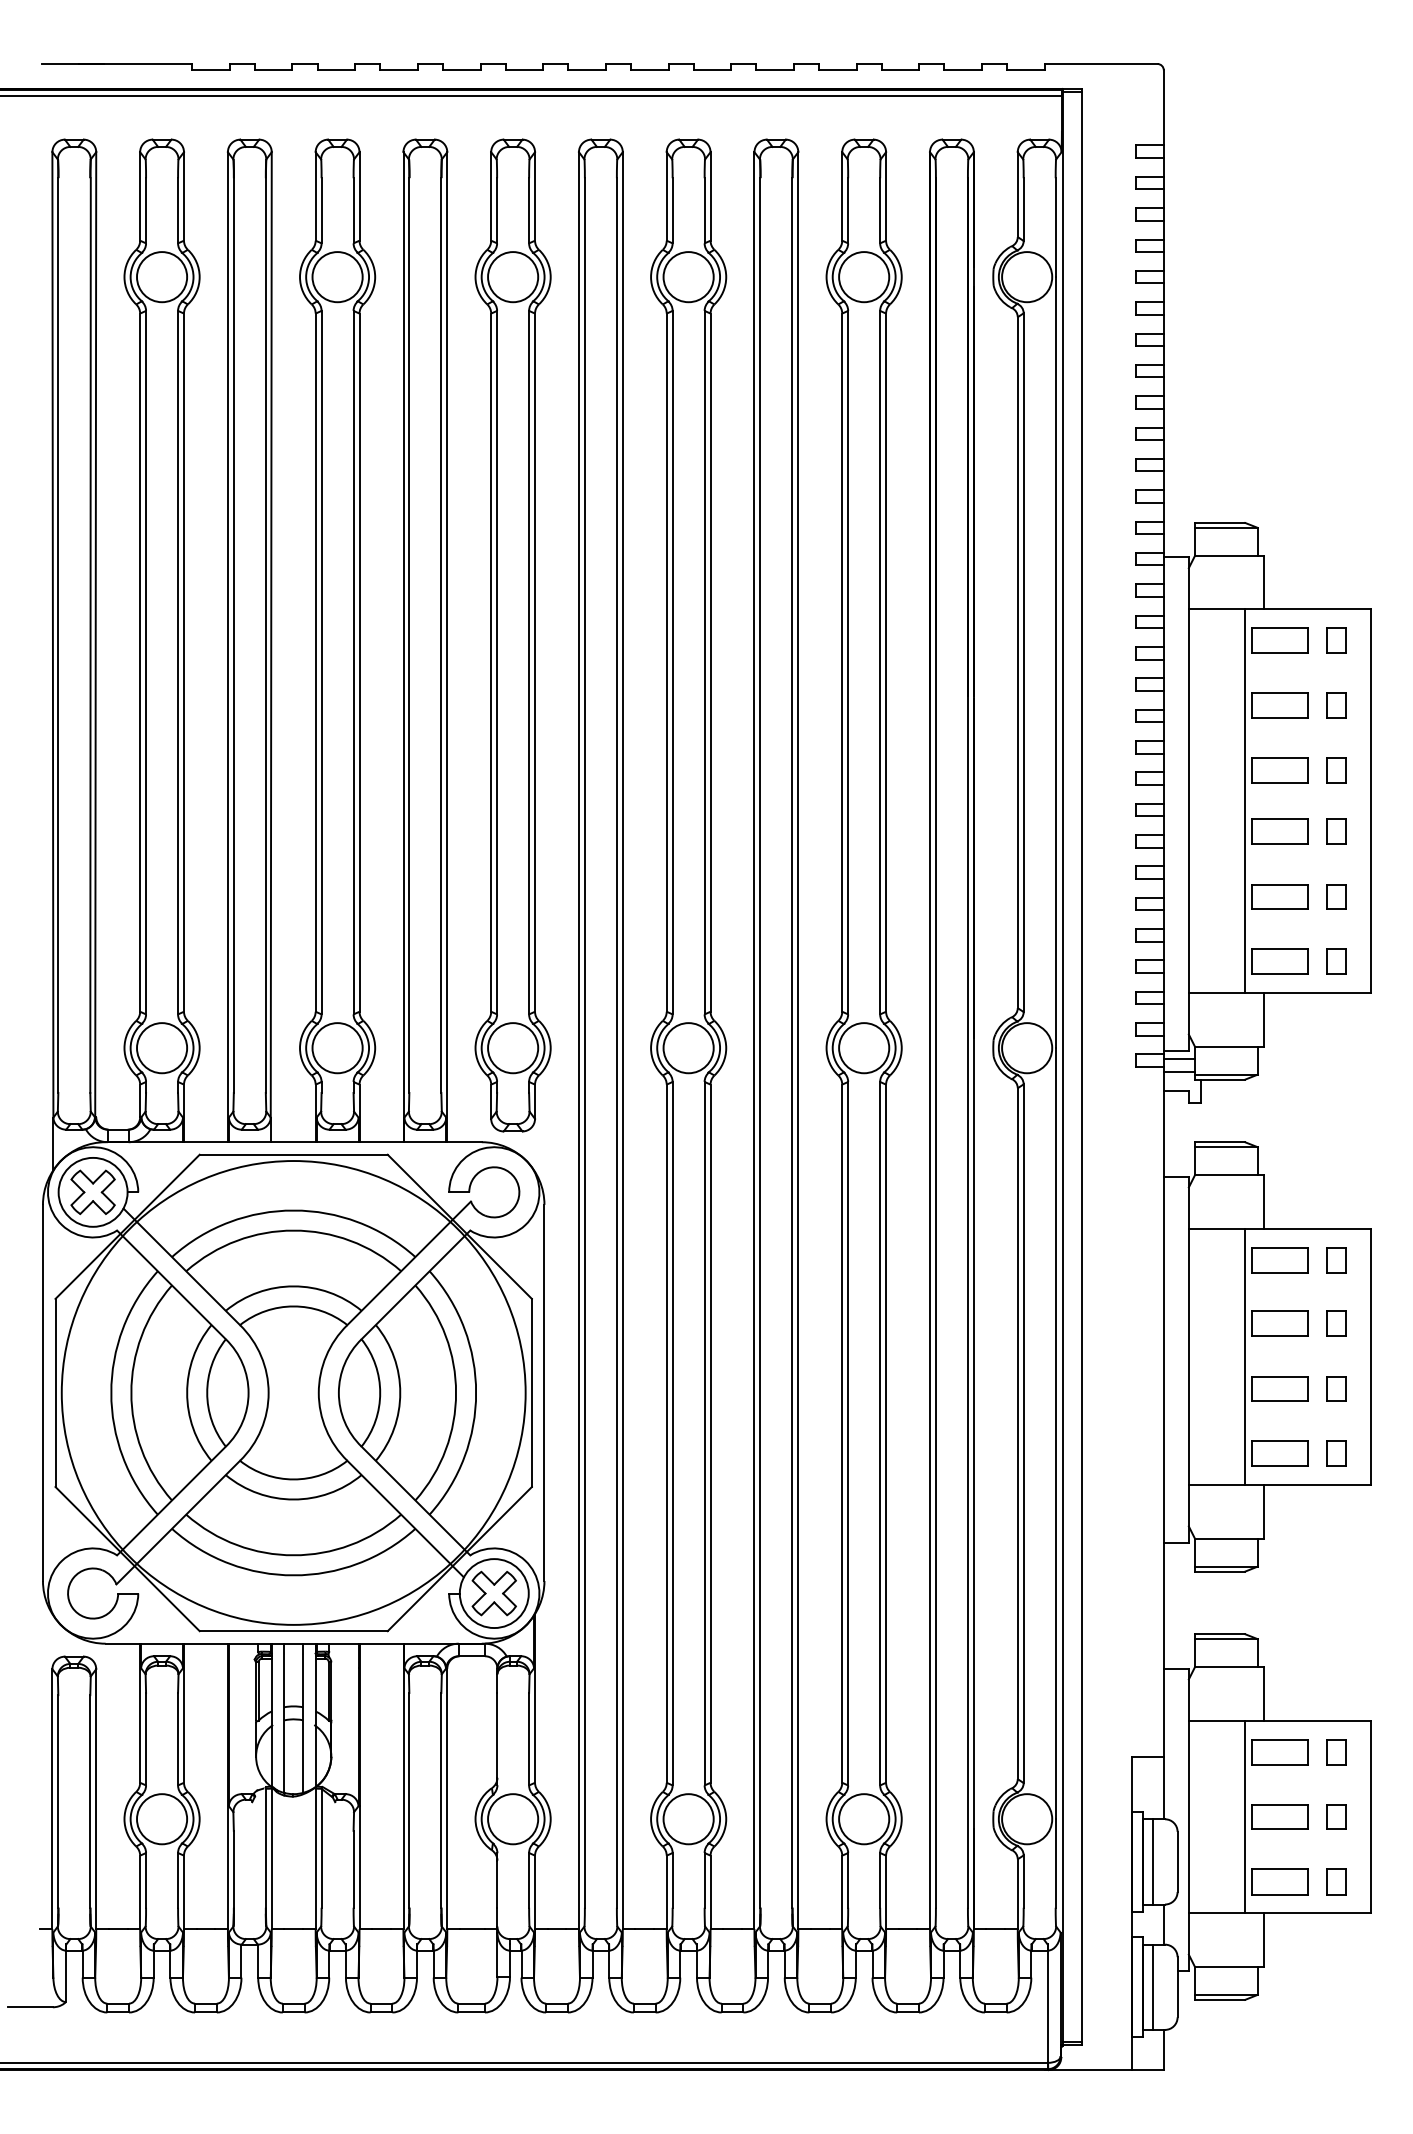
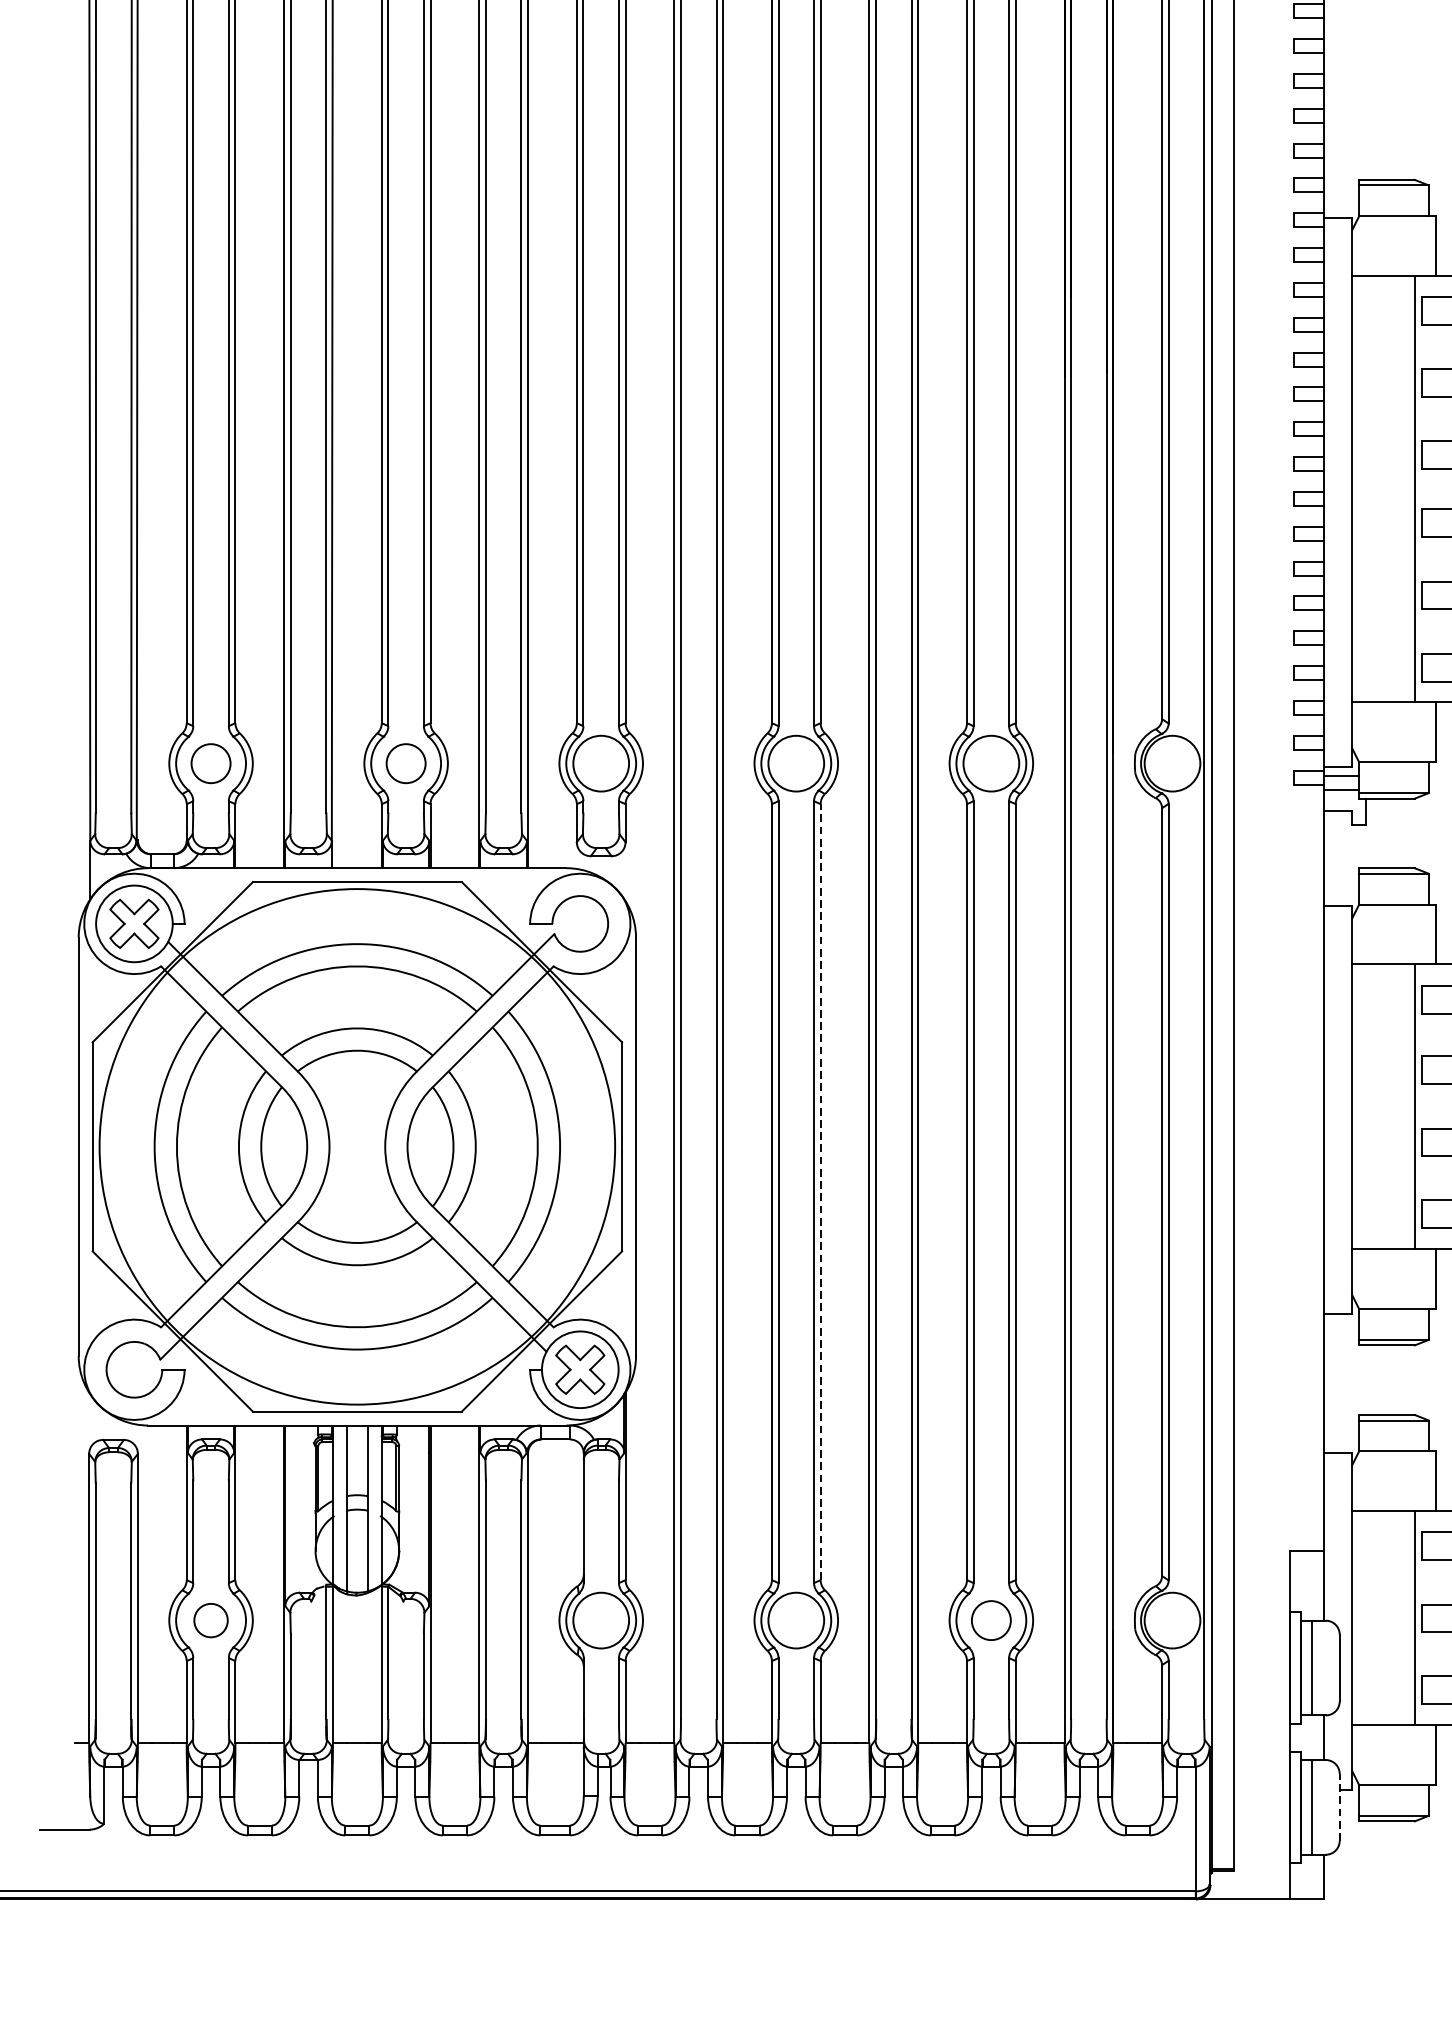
circle: (162, 1048) -> (211, 764), size x0.7
circle: (337, 1048) -> (406, 764), size x0.7
line: (710, 1433) -> (820, 1191), solid -> dashed
circle: (162, 1819) -> (211, 1620), size x0.6
circle: (864, 1819) -> (991, 1620), size x0.7
line: (1177, 1986) -> (1339, 1806), solid -> dashed

